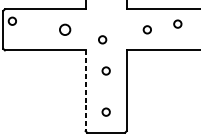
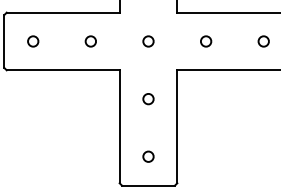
circle: (12, 21) -> (33, 41), moved
circle: (177, 24) -> (263, 41), moved
circle: (64, 29) -> (90, 41), size x0.71
circle: (102, 39) -> (148, 41), moved
line: (85, 91) -> (119, 127), dashed -> solid

